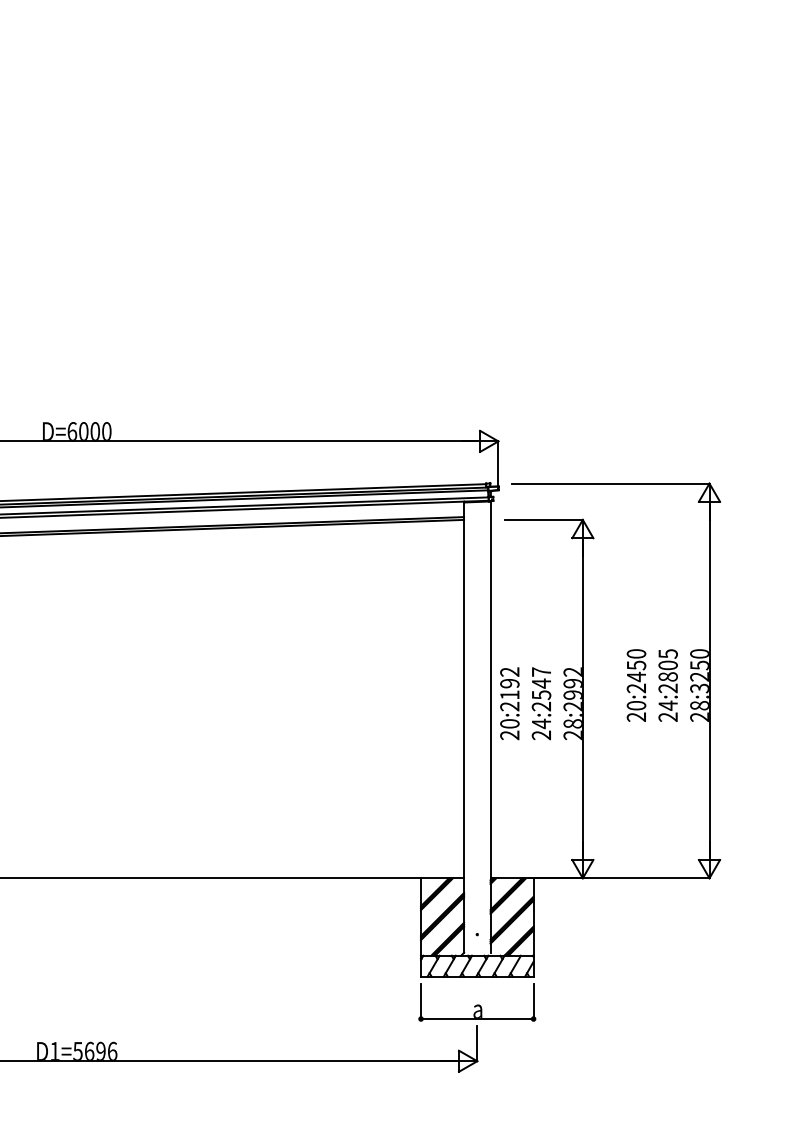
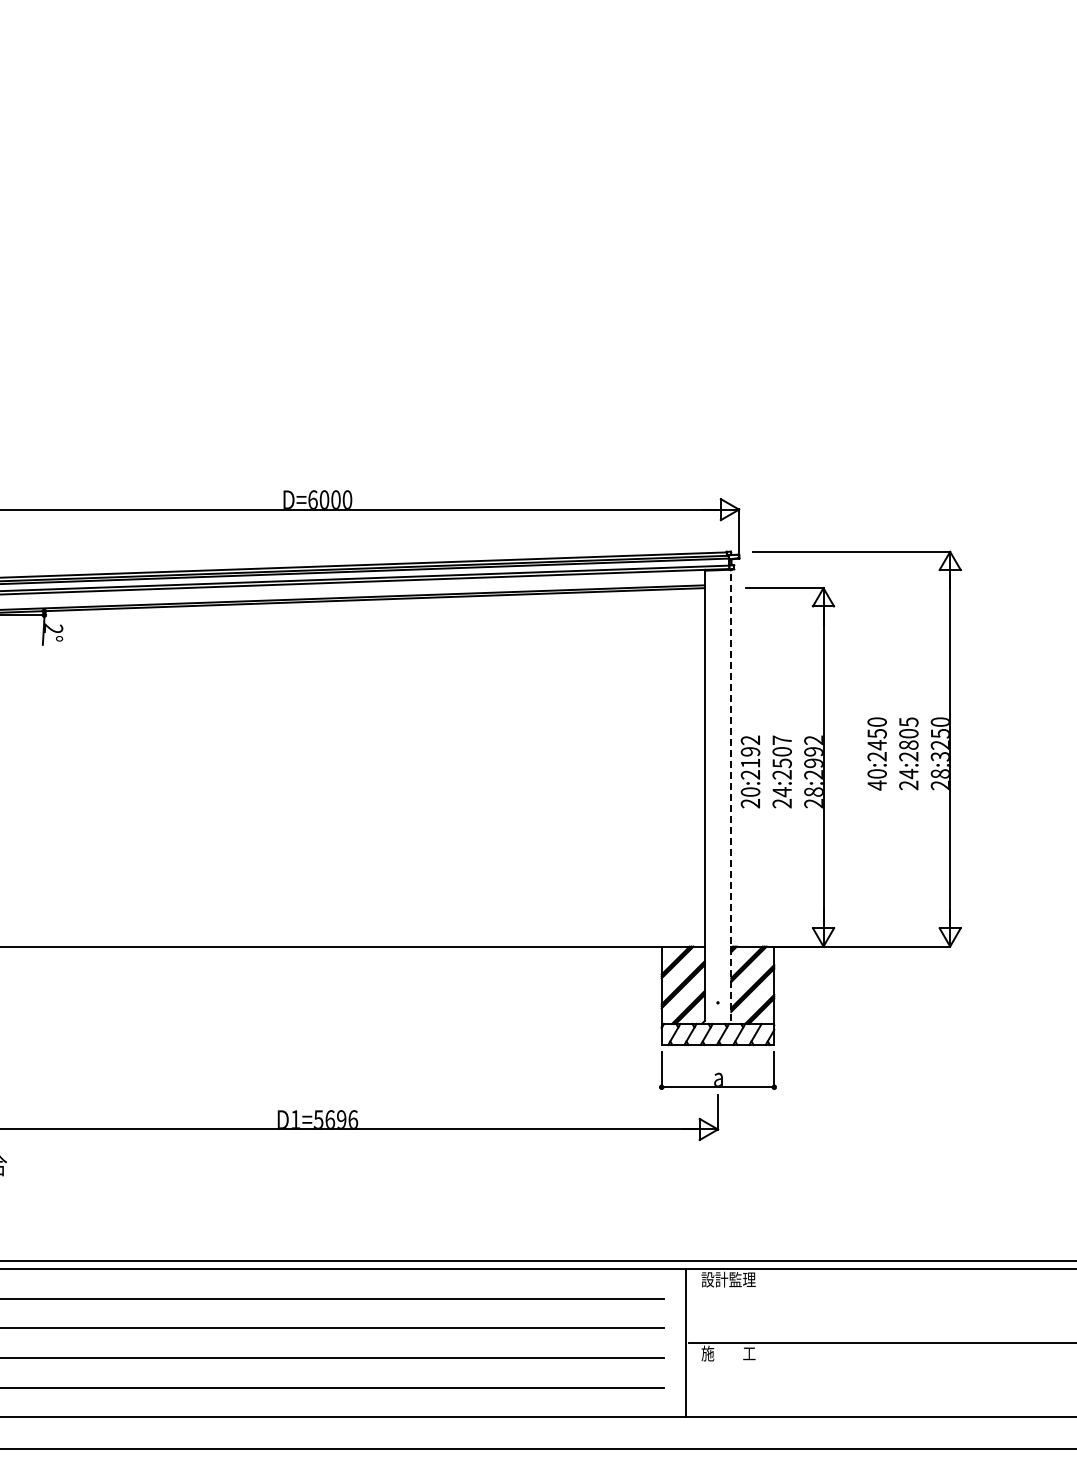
text: (540, 683) -> (781, 751), 24:2547 -> 24:2507
text: (635, 717) -> (876, 785), 20:2450 -> 40:2450
line: (490, 727) -> (731, 795), solid -> dashed

